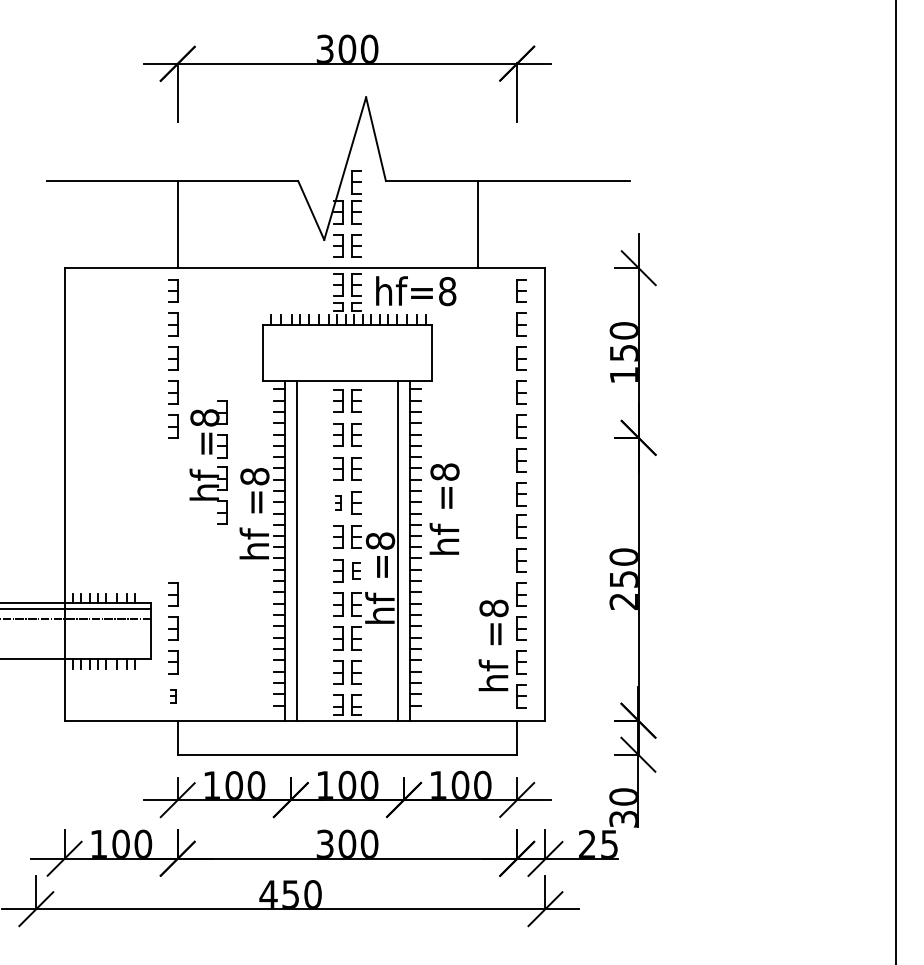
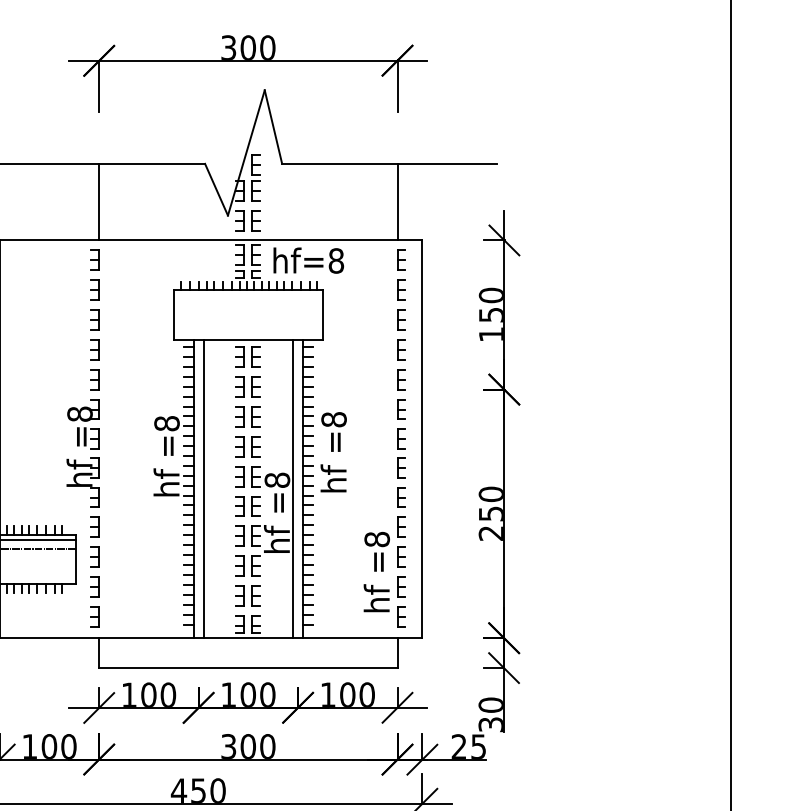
line: (478, 224) -> (397, 202), moved
part: (209, 454) -> (84, 446), moved
part: (338, 502) -> (240, 446), size x1.67
part: (356, 570) -> (256, 506), size x1.43
part: (173, 696) -> (95, 616), size x1.67

